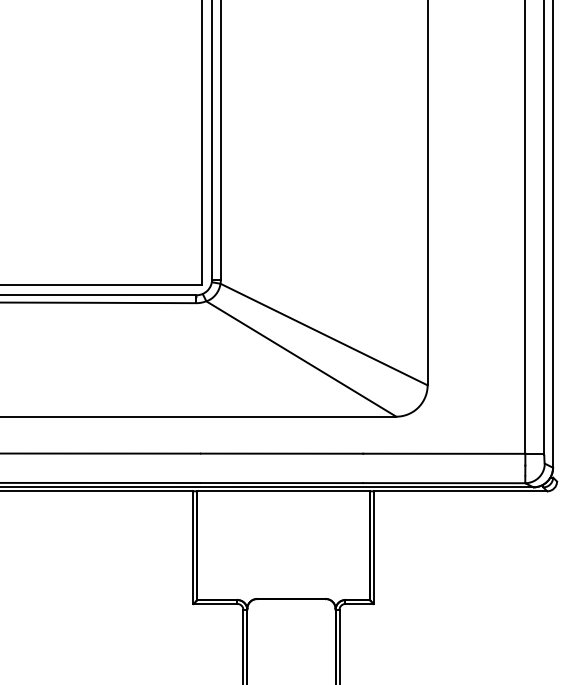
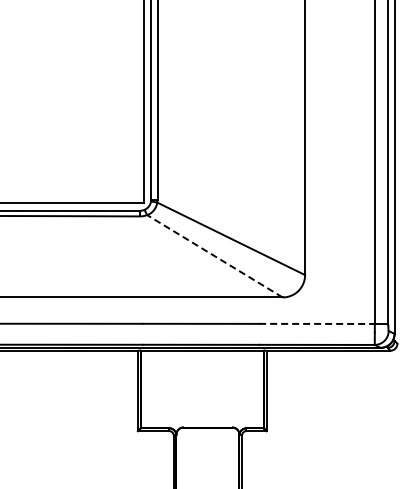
line: (300, 357) -> (214, 255), solid -> dashed
line: (443, 453) -> (316, 323), solid -> dashed

